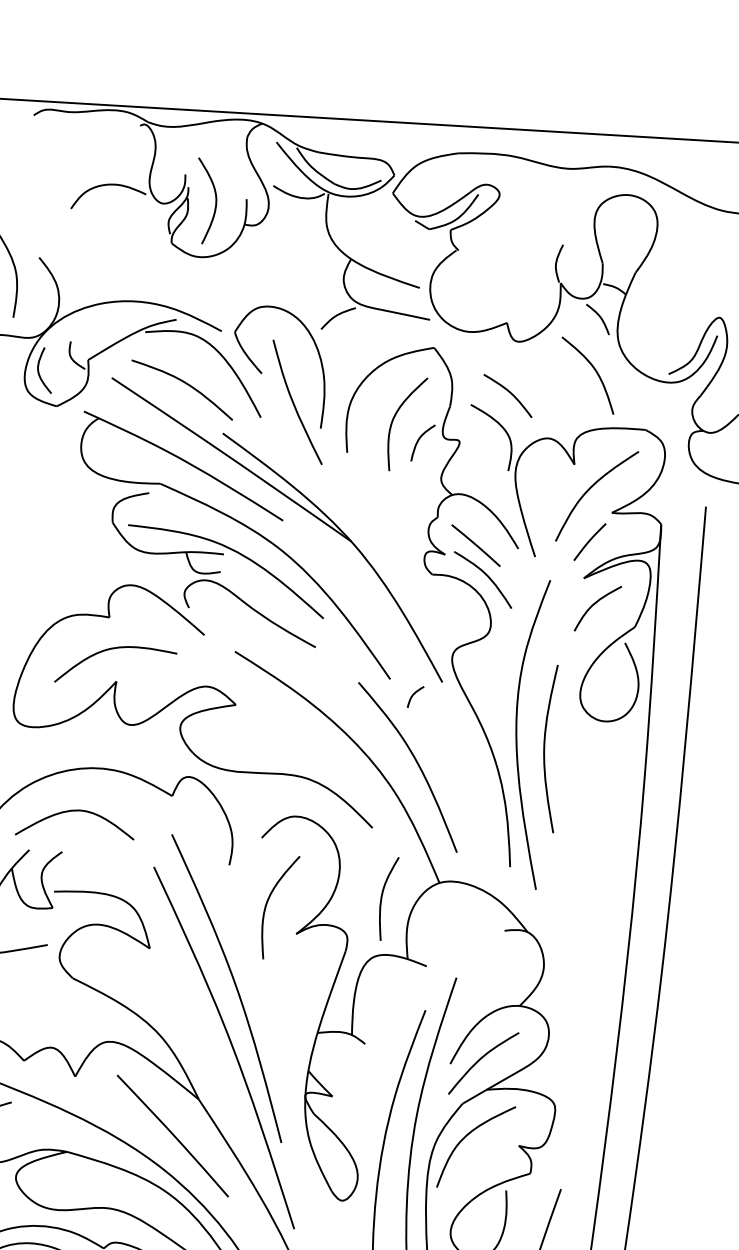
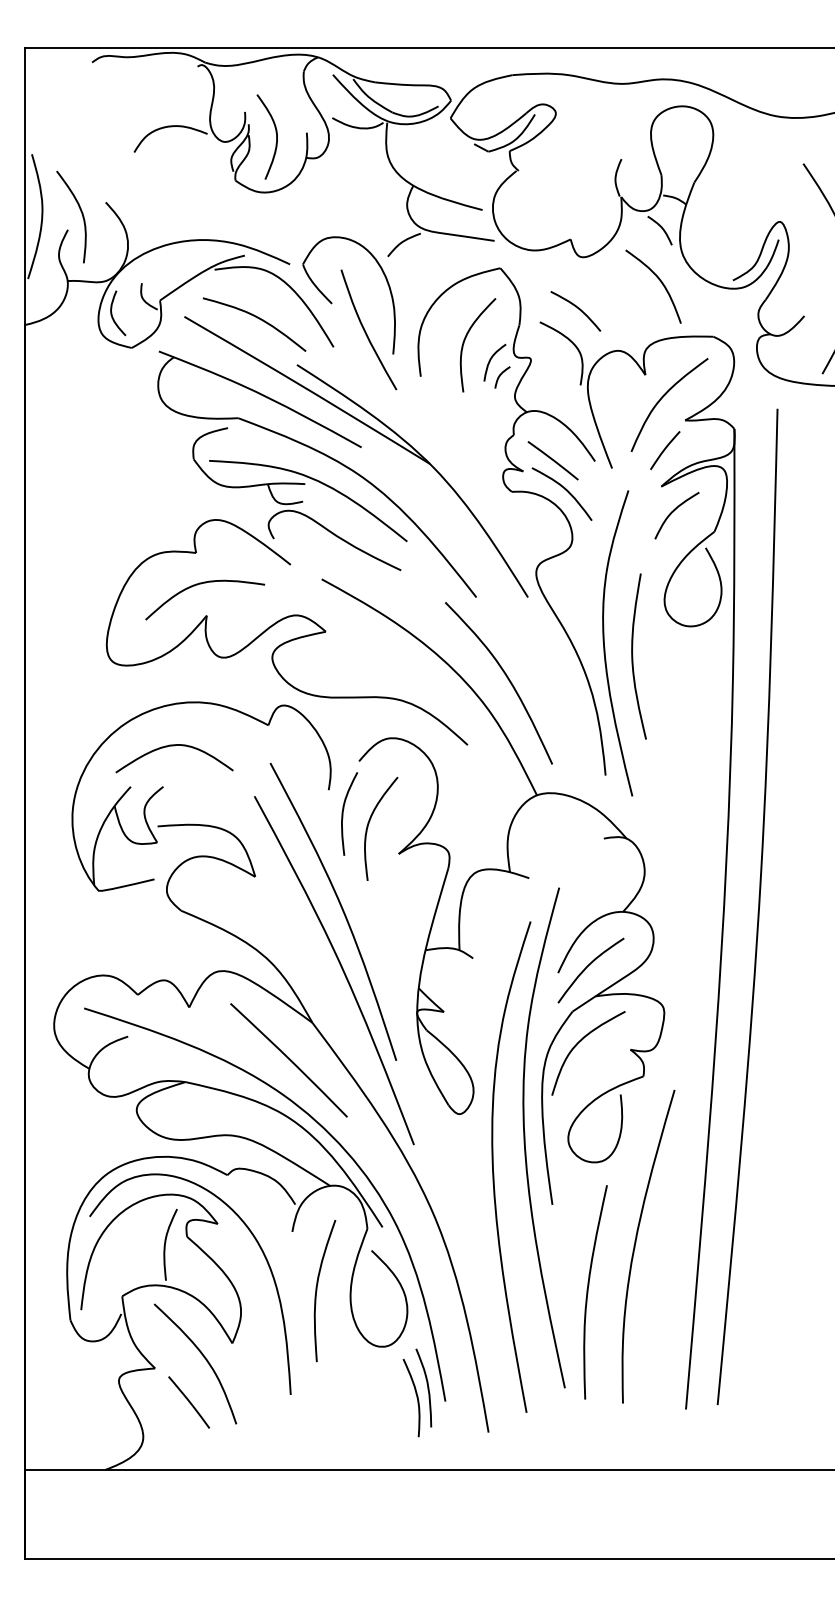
curve: (414, 694) -> (501, 375), moved
curve: (382, 898) -> (343, 813), moved

